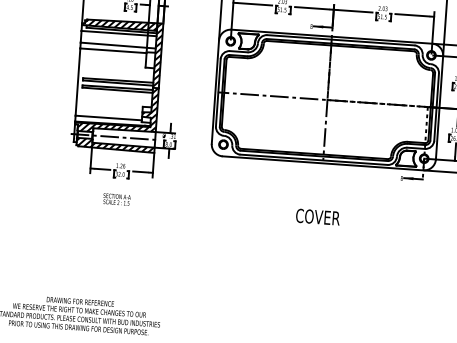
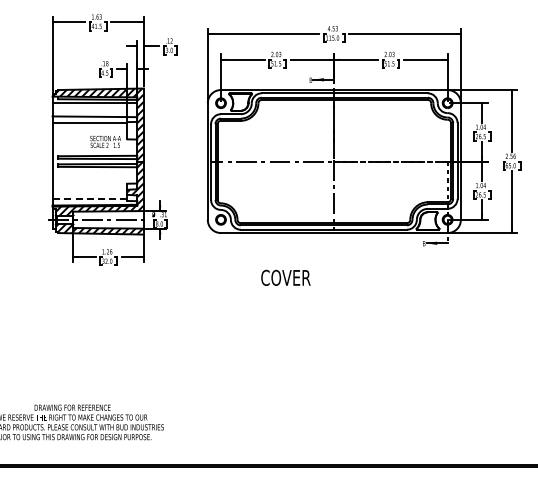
line: (108, 117) -> (89, 198), solid -> dashed
text: (116, 199) -> (105, 141), moved
text: (317, 216) -> (285, 277), moved

